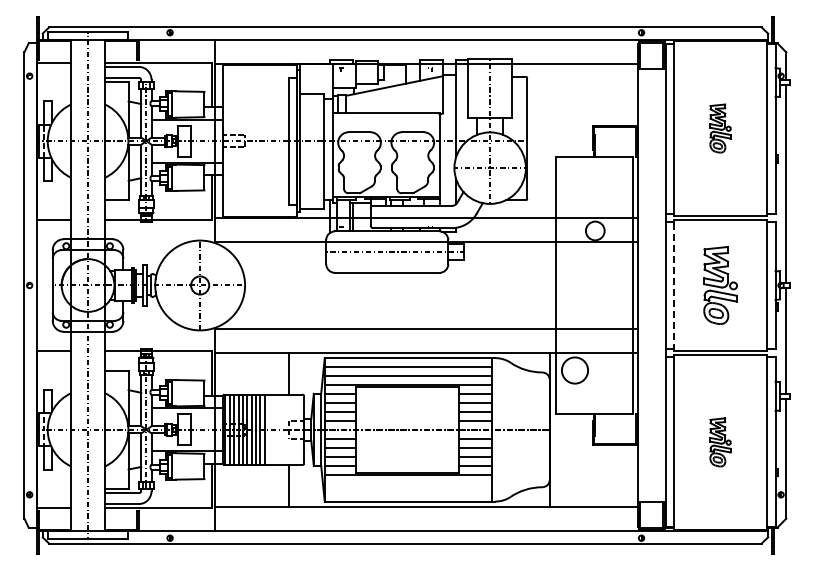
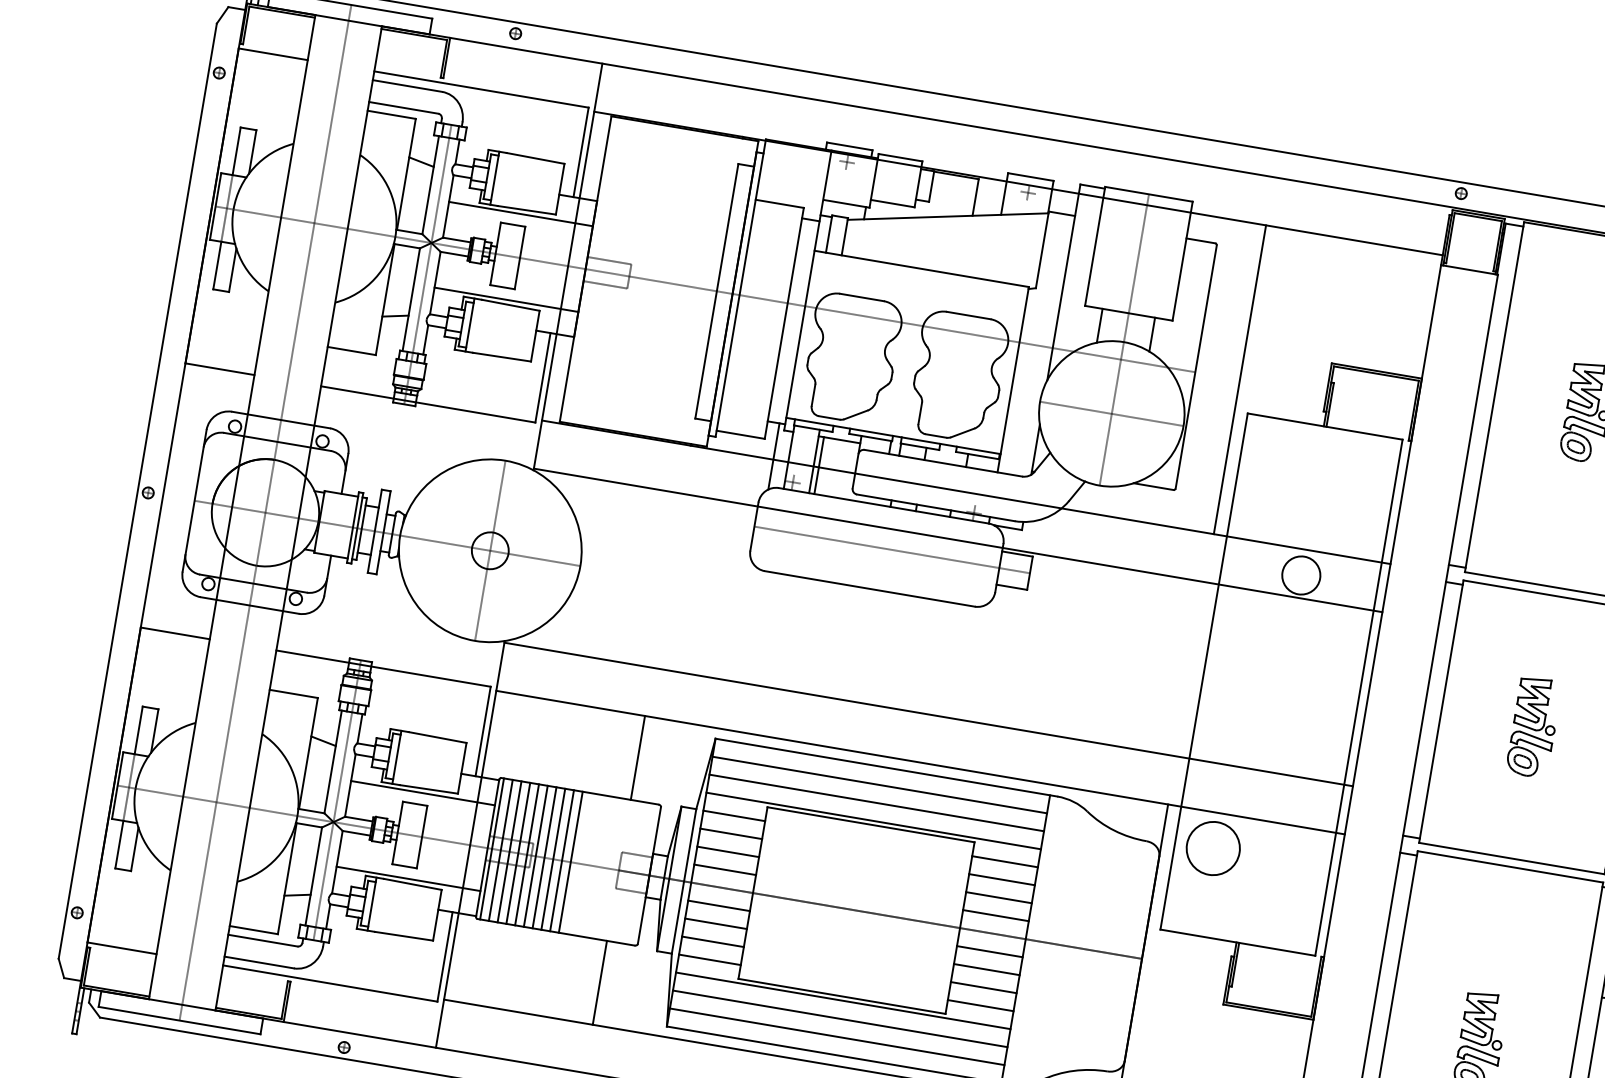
line: (549, 141) -> (1239, 380), added
line: (674, 285) -> (1441, 711), dashed -> solid
part: (720, 285) -> (1533, 727), size x0.62
line: (407, 483) -> (838, 1018), added
line: (407, 492) -> (835, 1036), added

